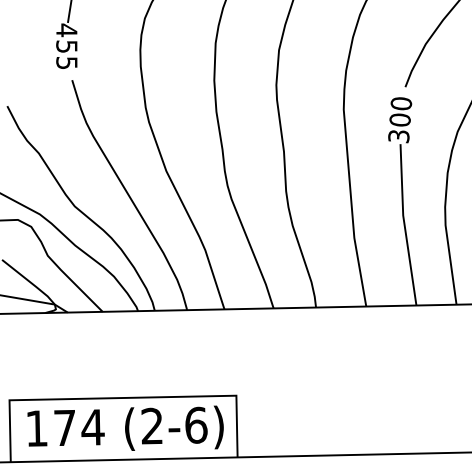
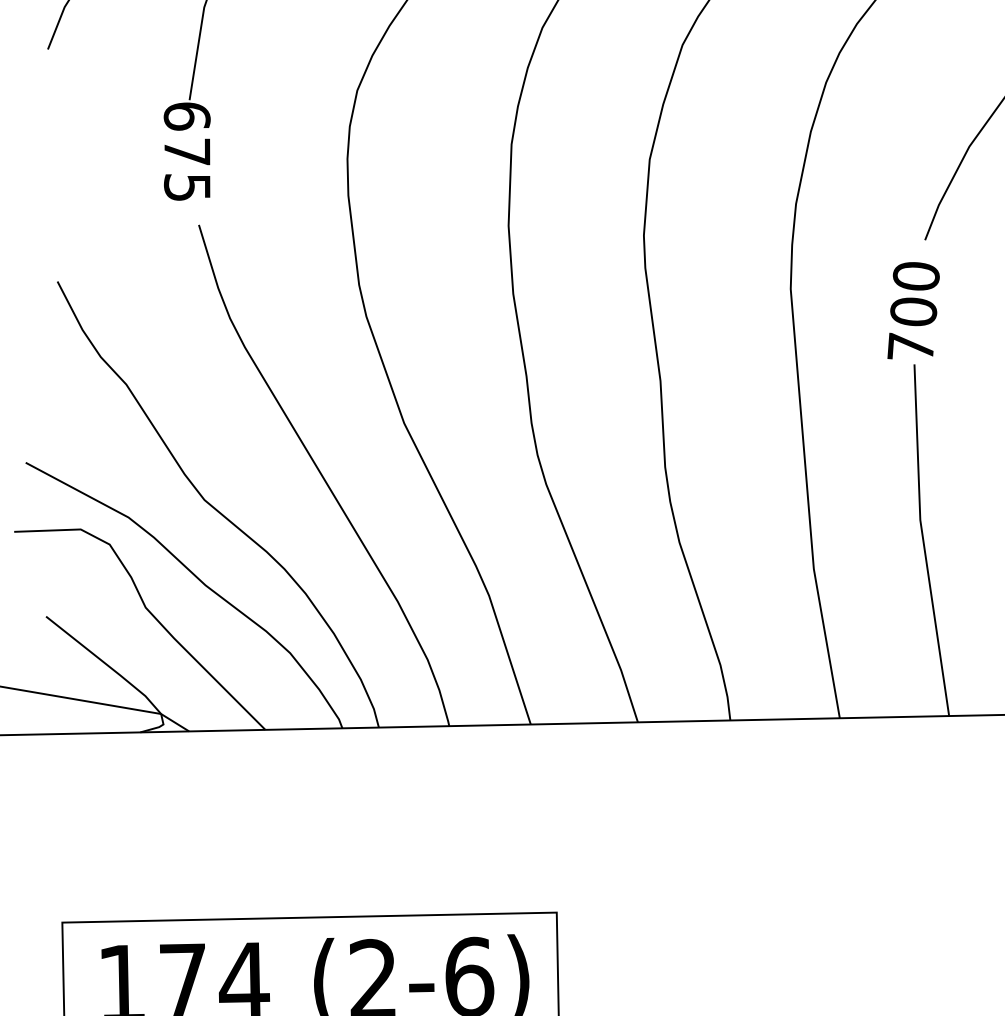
text: (66, 37) -> (186, 131), 455 -> 675
text: (398, 136) -> (910, 347), 300 -> 700

